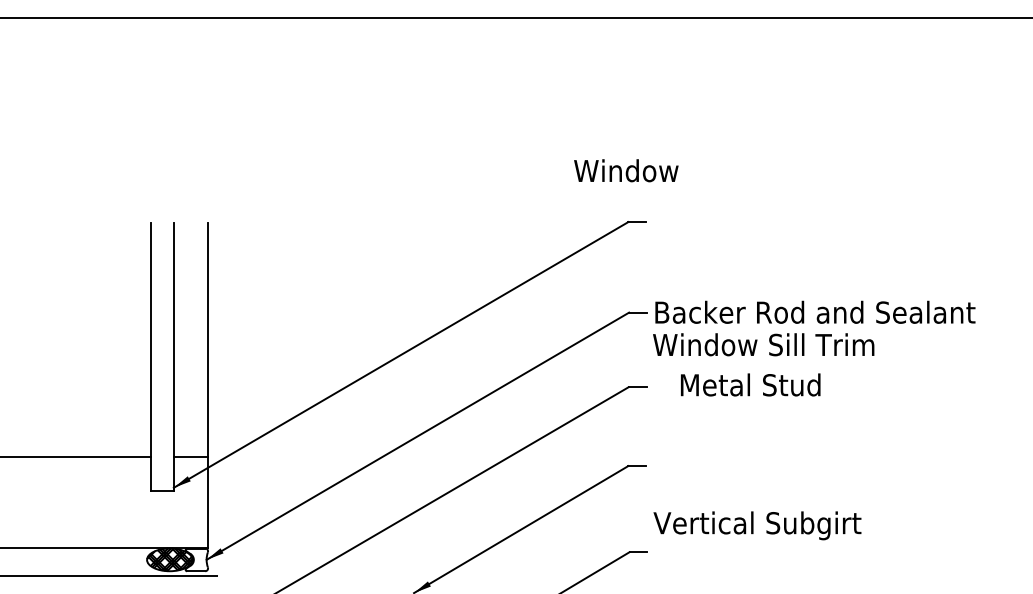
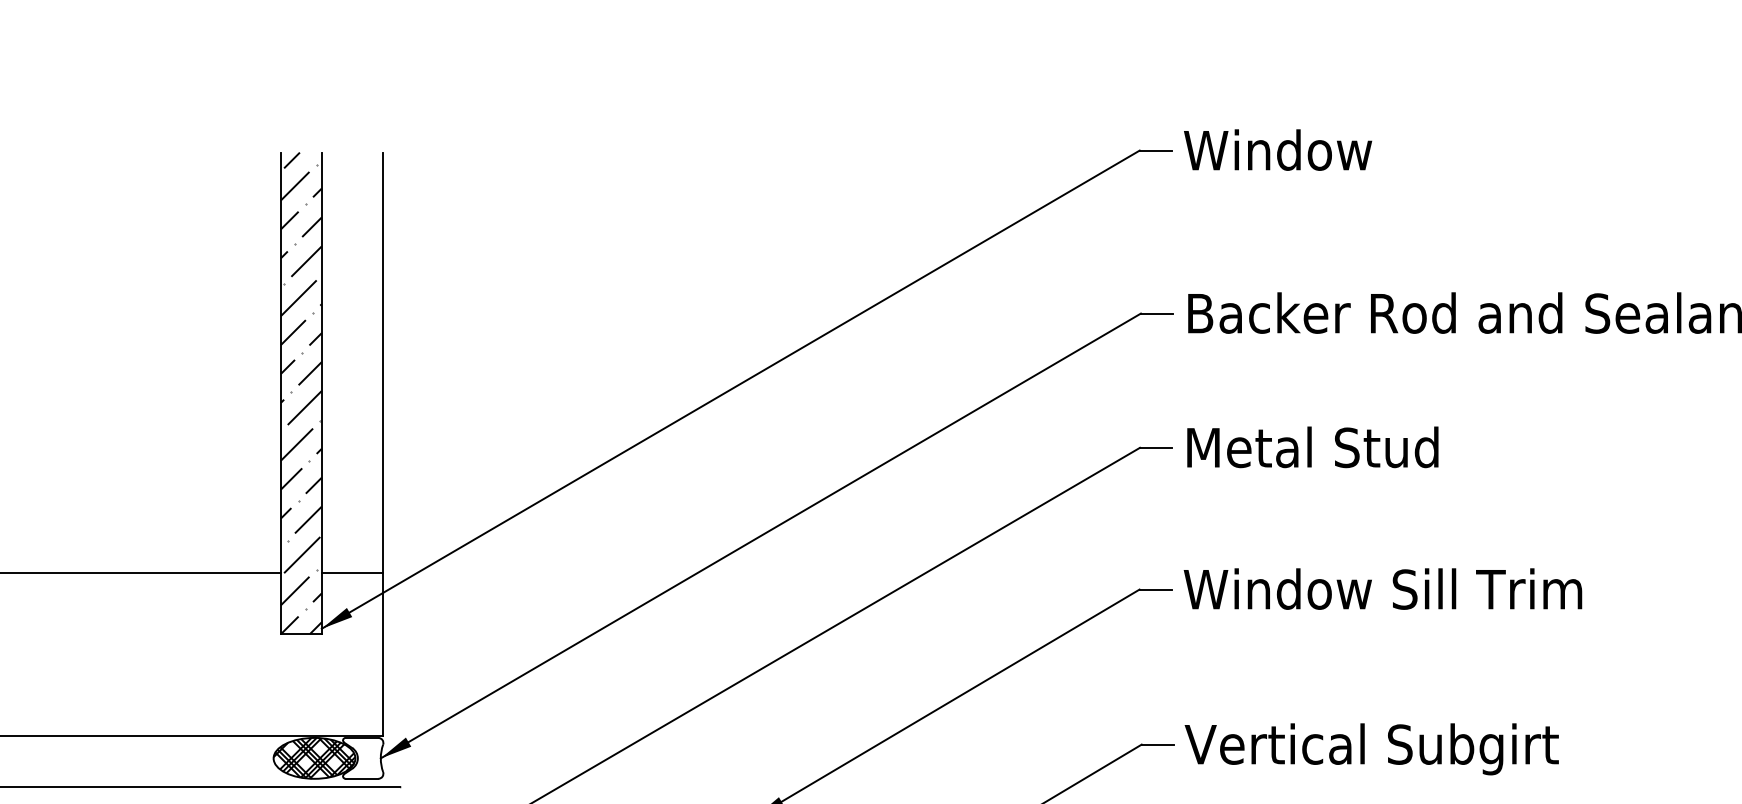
text: (626, 170) -> (1278, 149), moved
text: (763, 344) -> (1382, 588), moved
hatch: (162, 356) -> (301, 392), added
text: (750, 384) -> (1312, 446), moved
text: (757, 525) -> (1371, 748), moved

